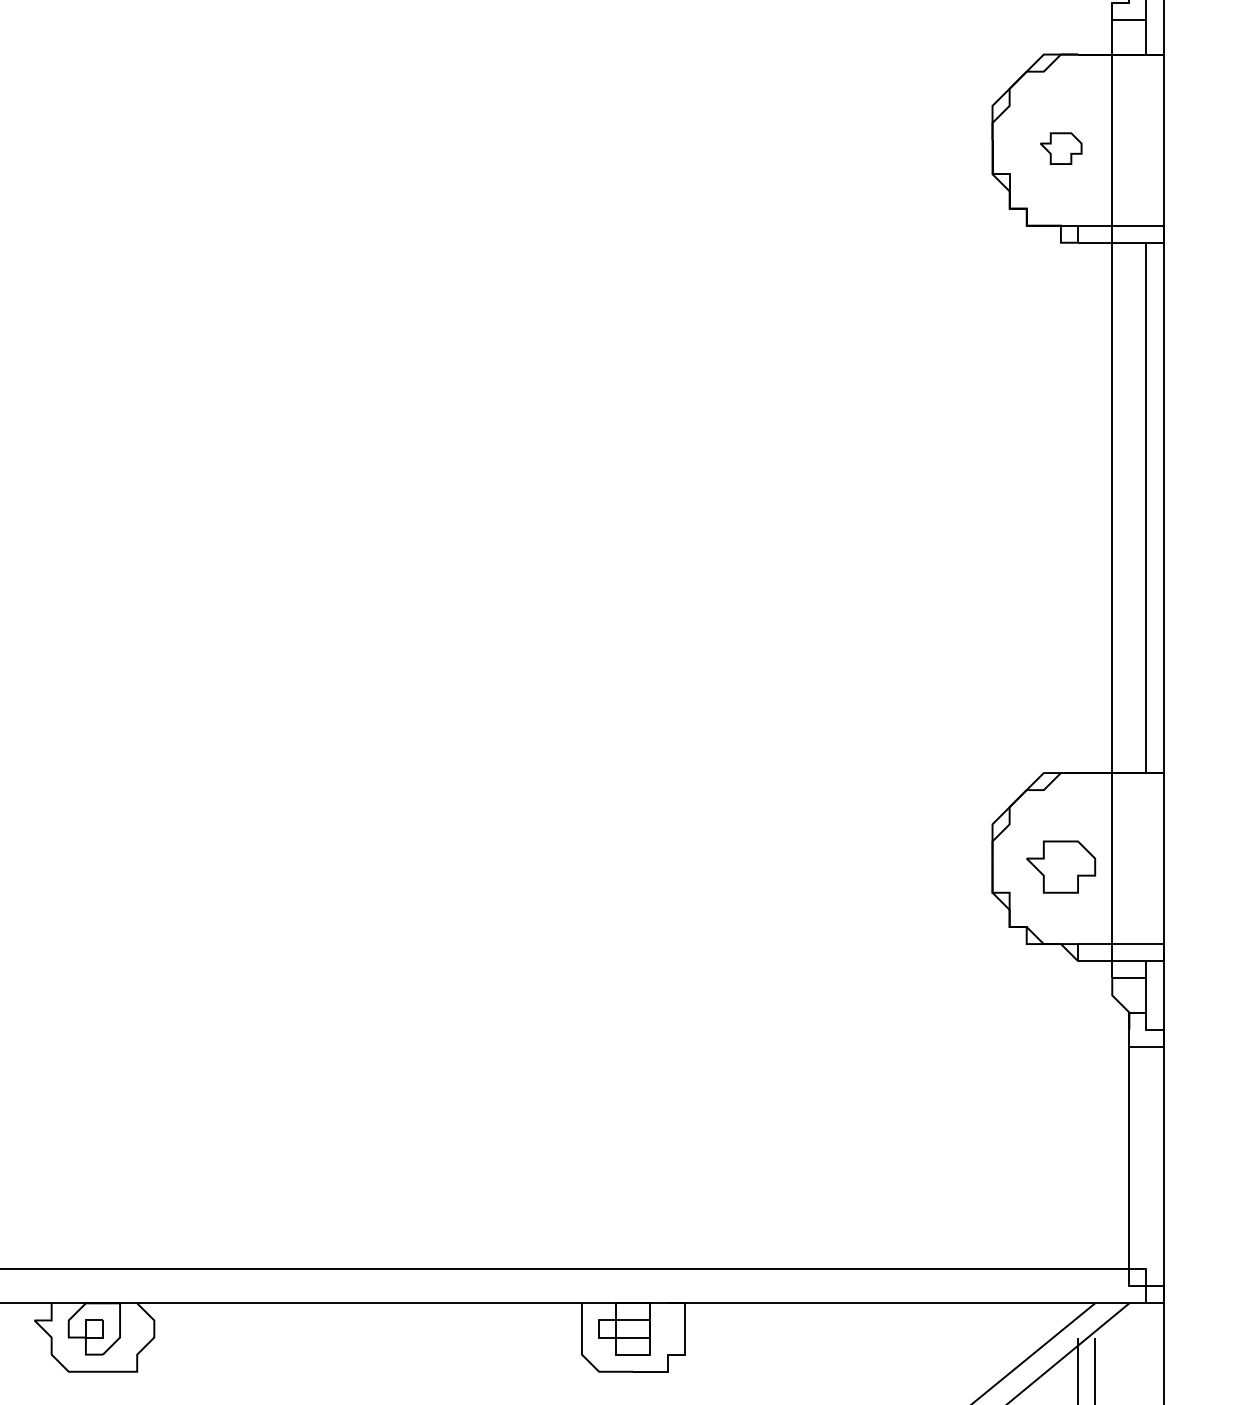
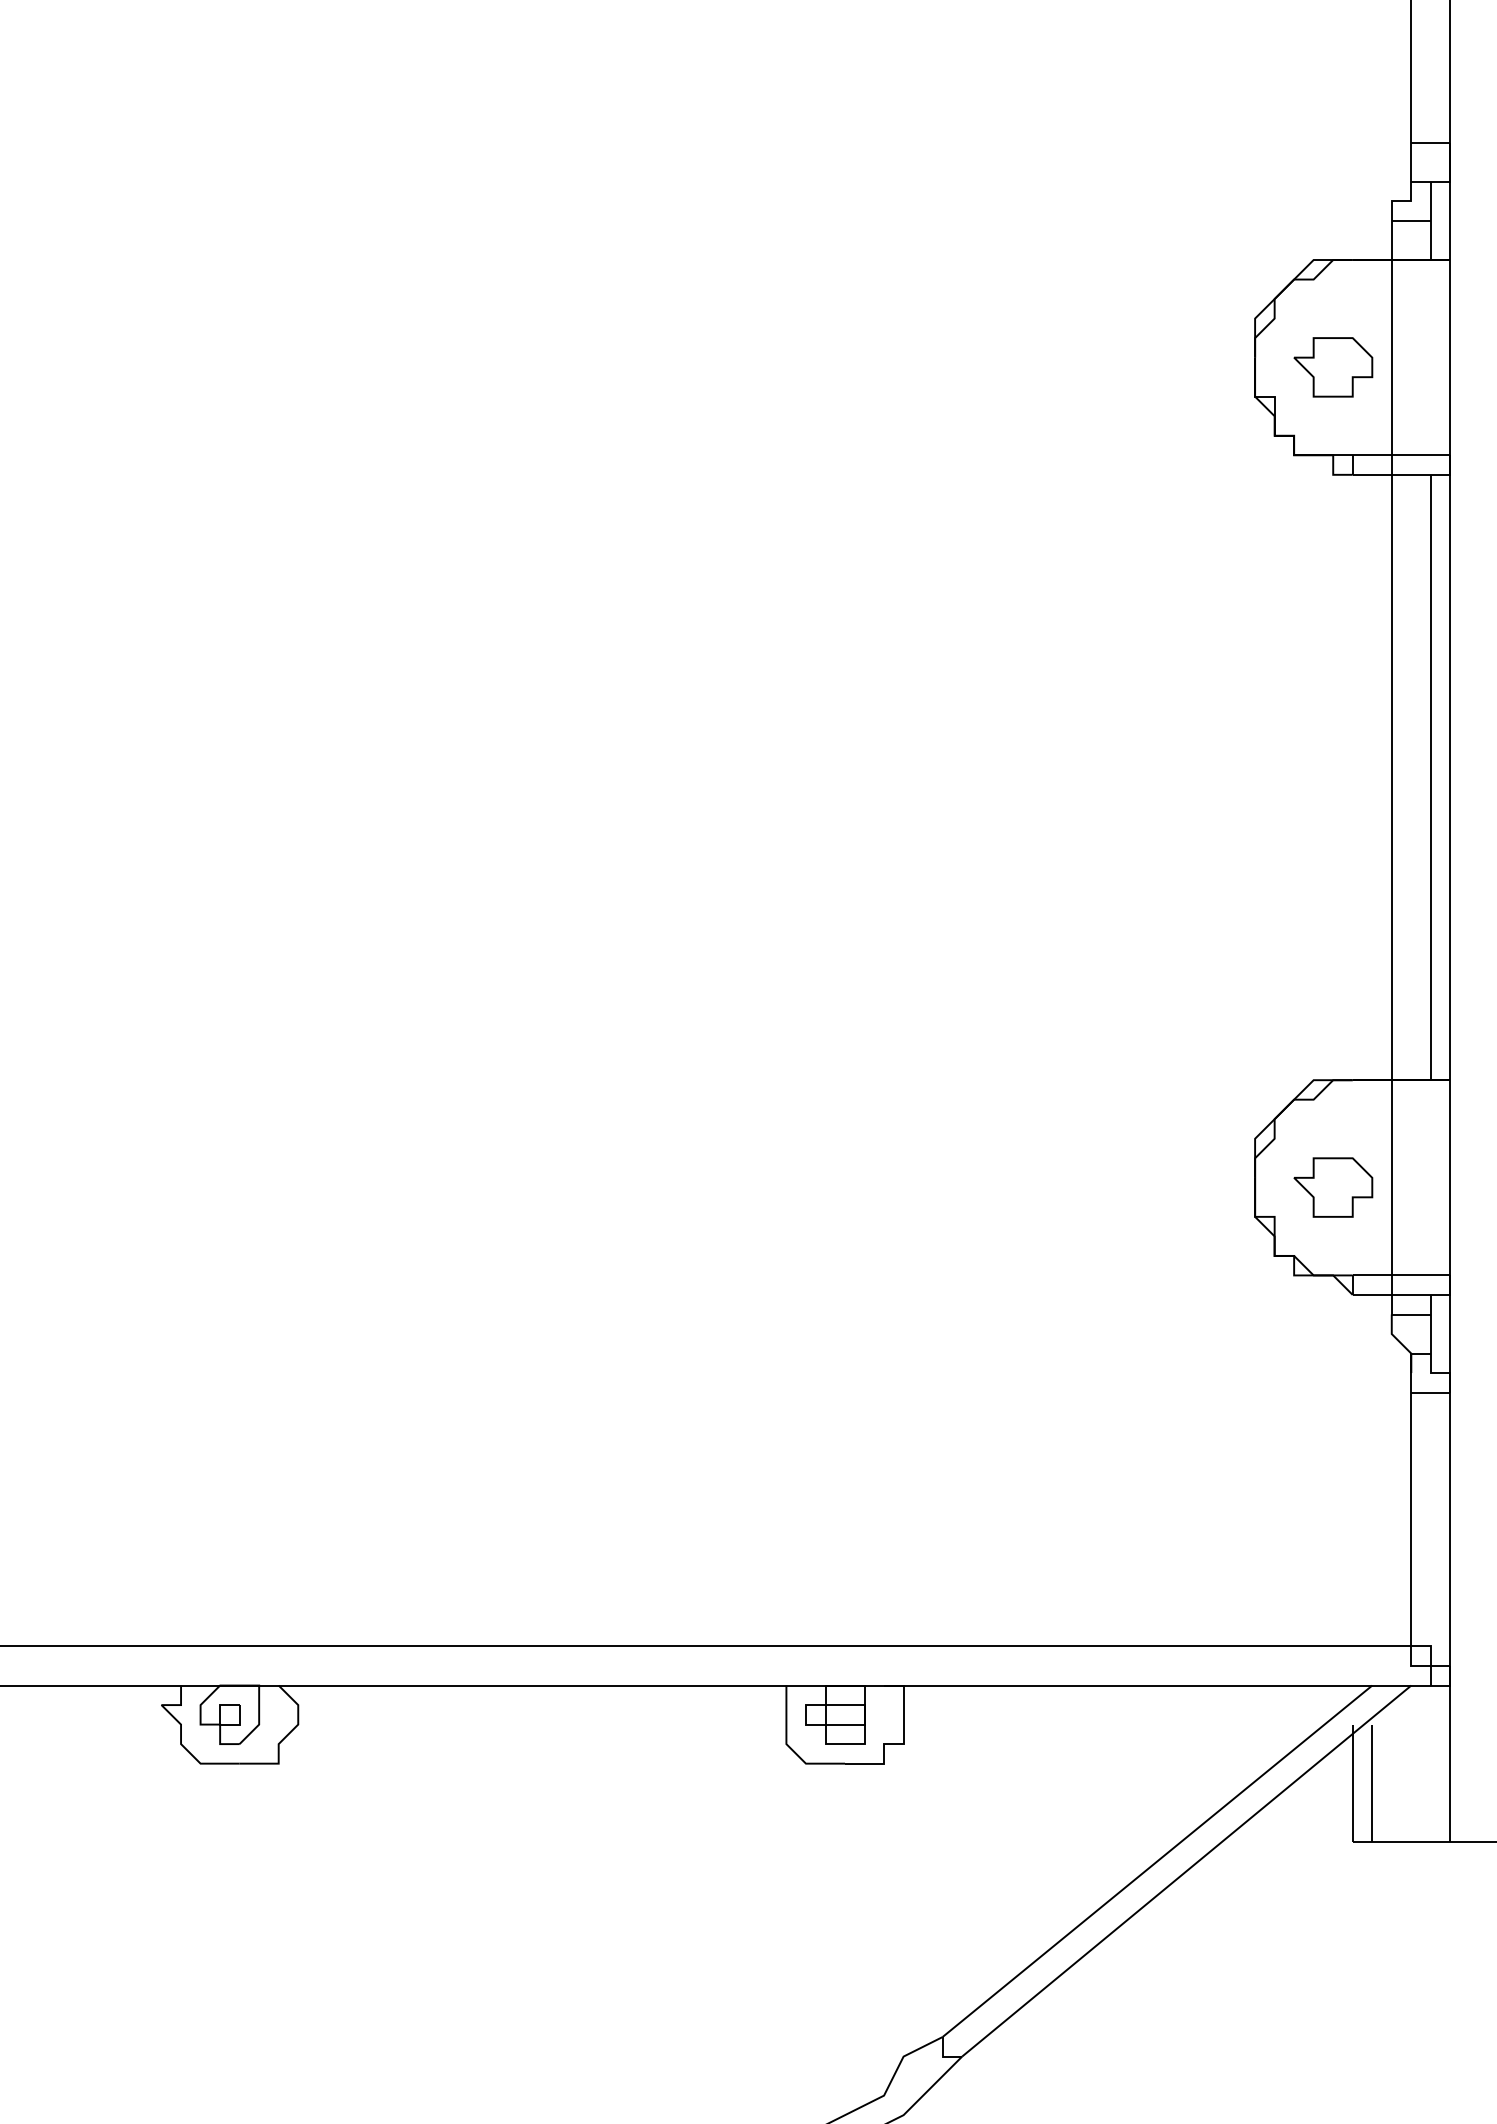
part: (1061, 148) -> (1333, 367), size x1.67

